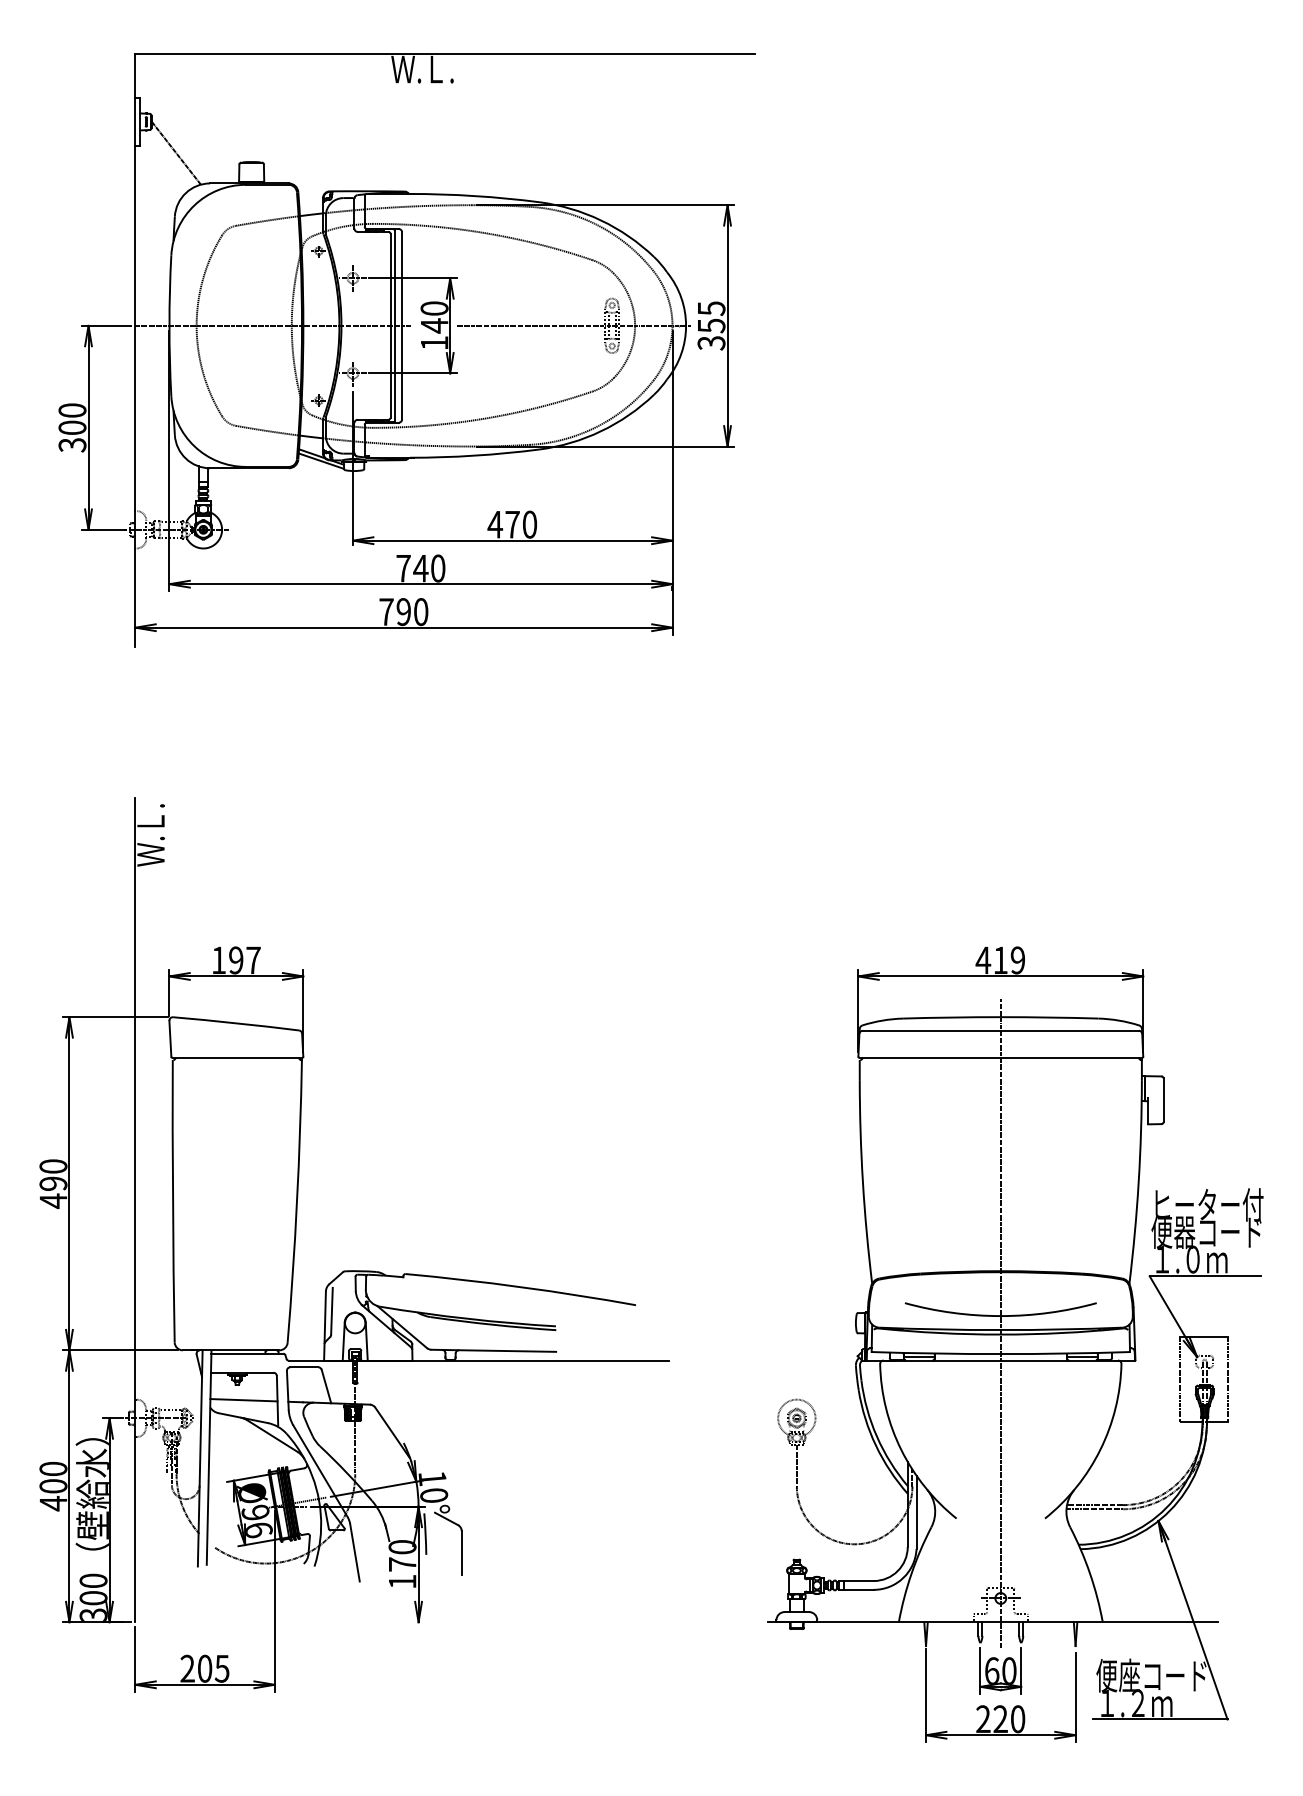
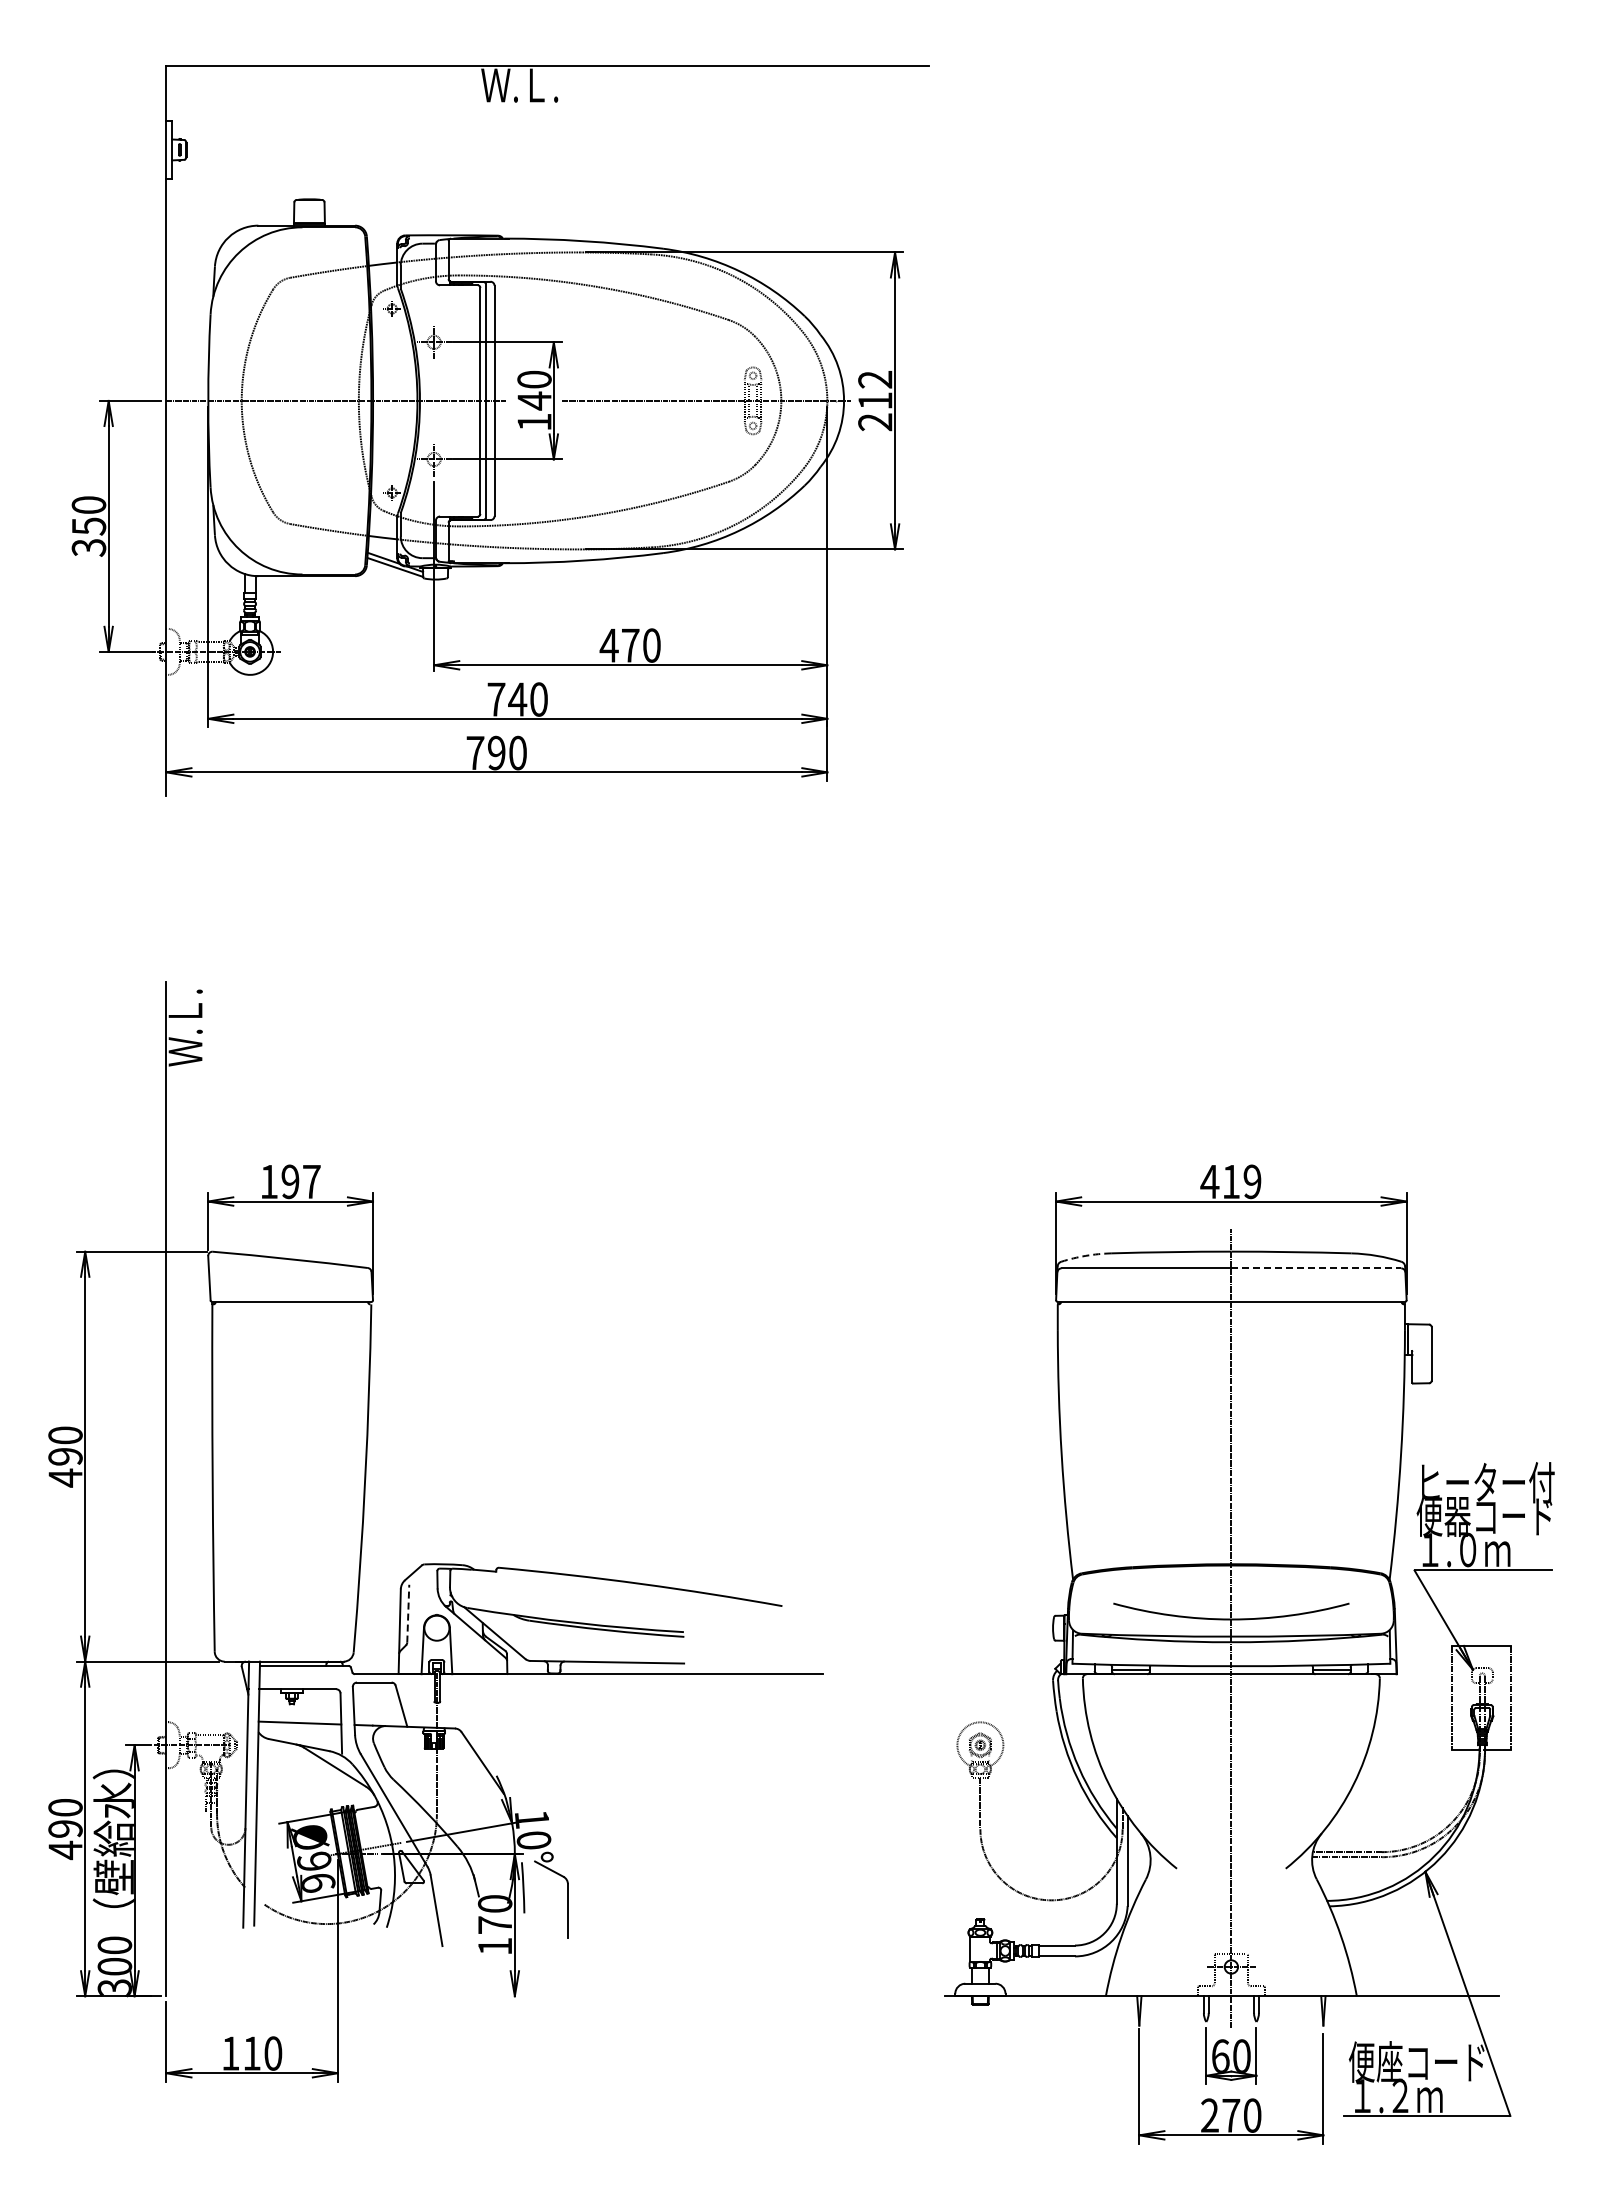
line: (176, 153) -> (216, 188), removed
text: (711, 326) -> (875, 401), 355 -> 212
text: (72, 427) -> (88, 526), 300 -> 350
arc: (882, 1020) -> (1085, 1255), solid -> dashed
line: (1069, 1030) -> (1316, 1268), solid -> dashed
line: (332, 1311) -> (408, 1613), solid -> dashed
text: (53, 1485) -> (65, 1828), 400 -> 490
text: (205, 1668) -> (252, 2053), 205 -> 110
text: (1000, 1719) -> (1231, 2115), 220 -> 270

